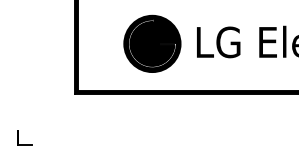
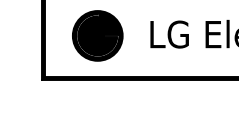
part: (152, 43) -> (97, 35), moved

